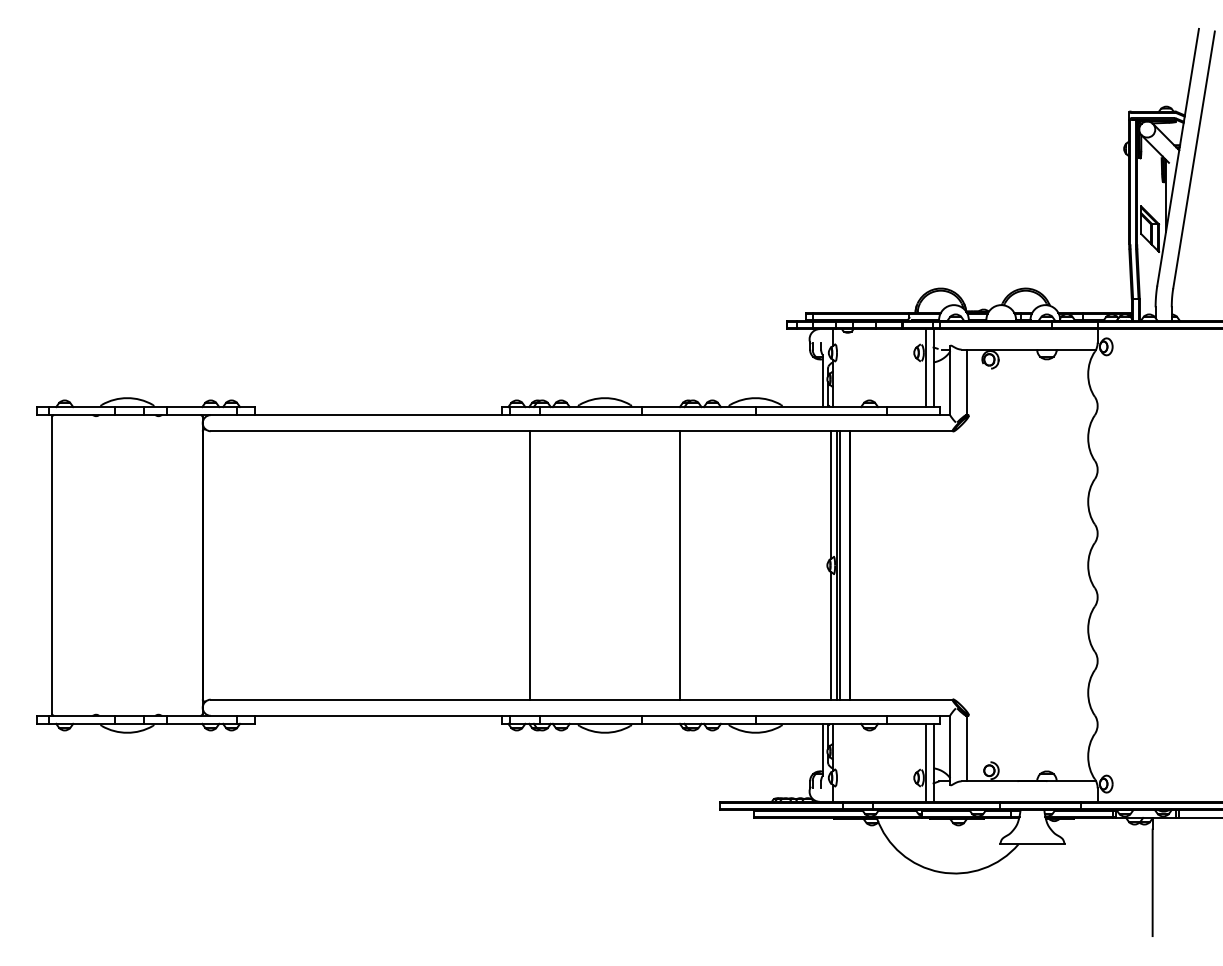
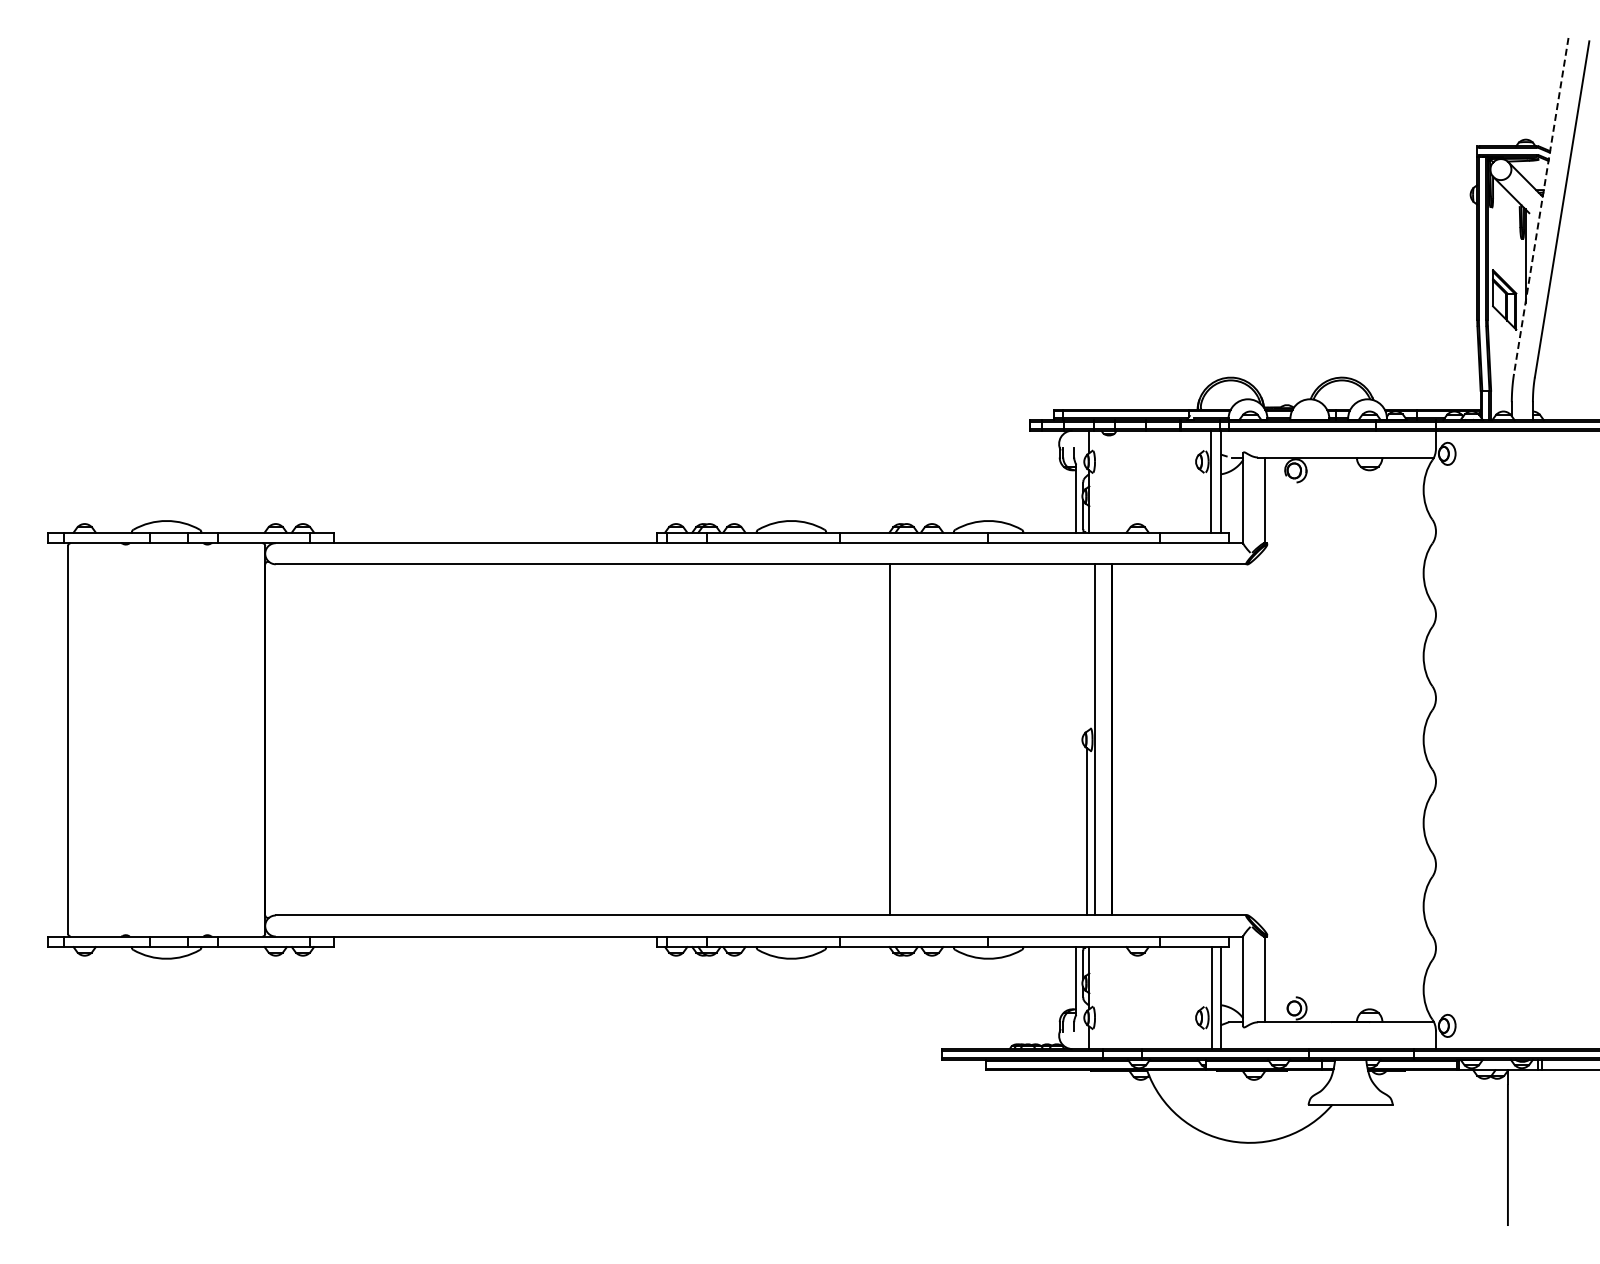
line: (1178, 157) -> (1541, 206), solid -> dashed
line: (831, 494) -> (1087, 647), removed
line: (529, 565) -> (692, 739), removed
line: (839, 565) -> (1098, 739), removed

